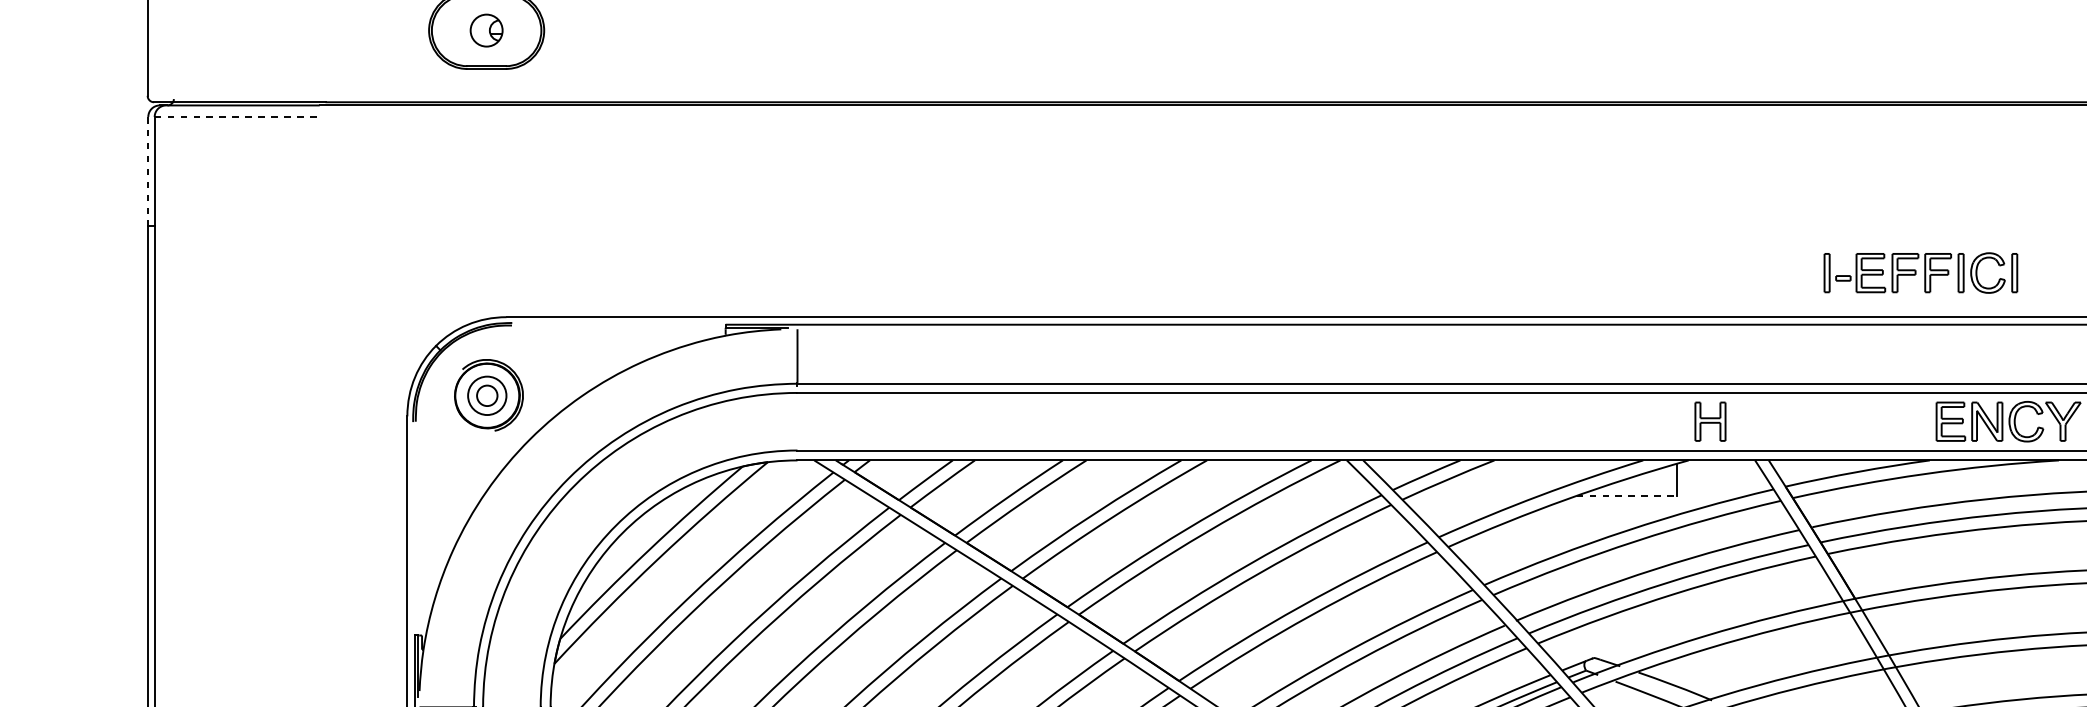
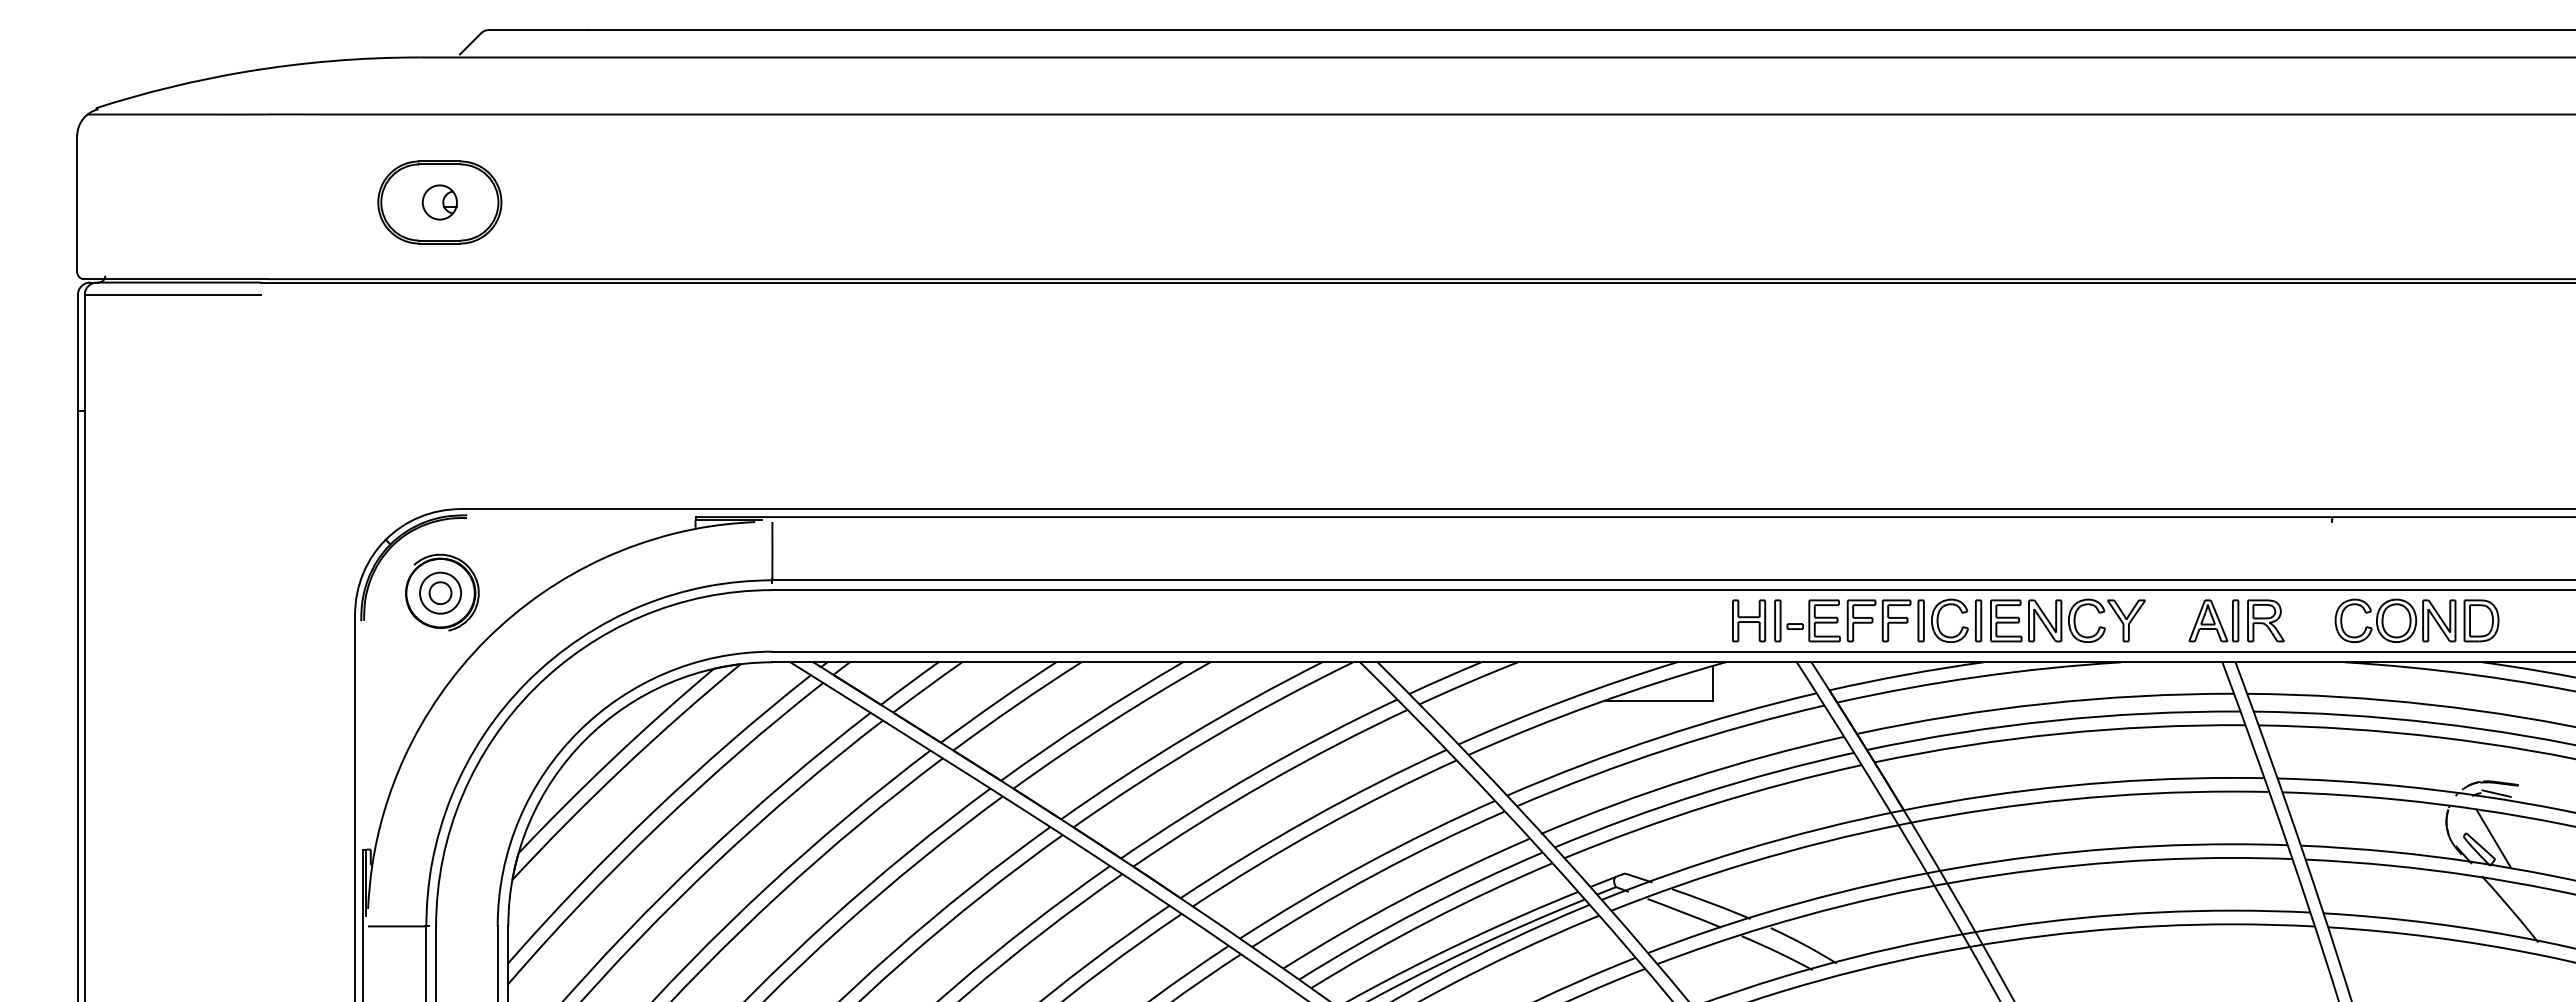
line: (237, 116) -> (173, 294), dashed -> solid
line: (147, 171) -> (77, 353), dashed -> solid
part: (1921, 272) -> (1878, 620), moved
line: (1626, 496) -> (1659, 700), dashed -> solid

